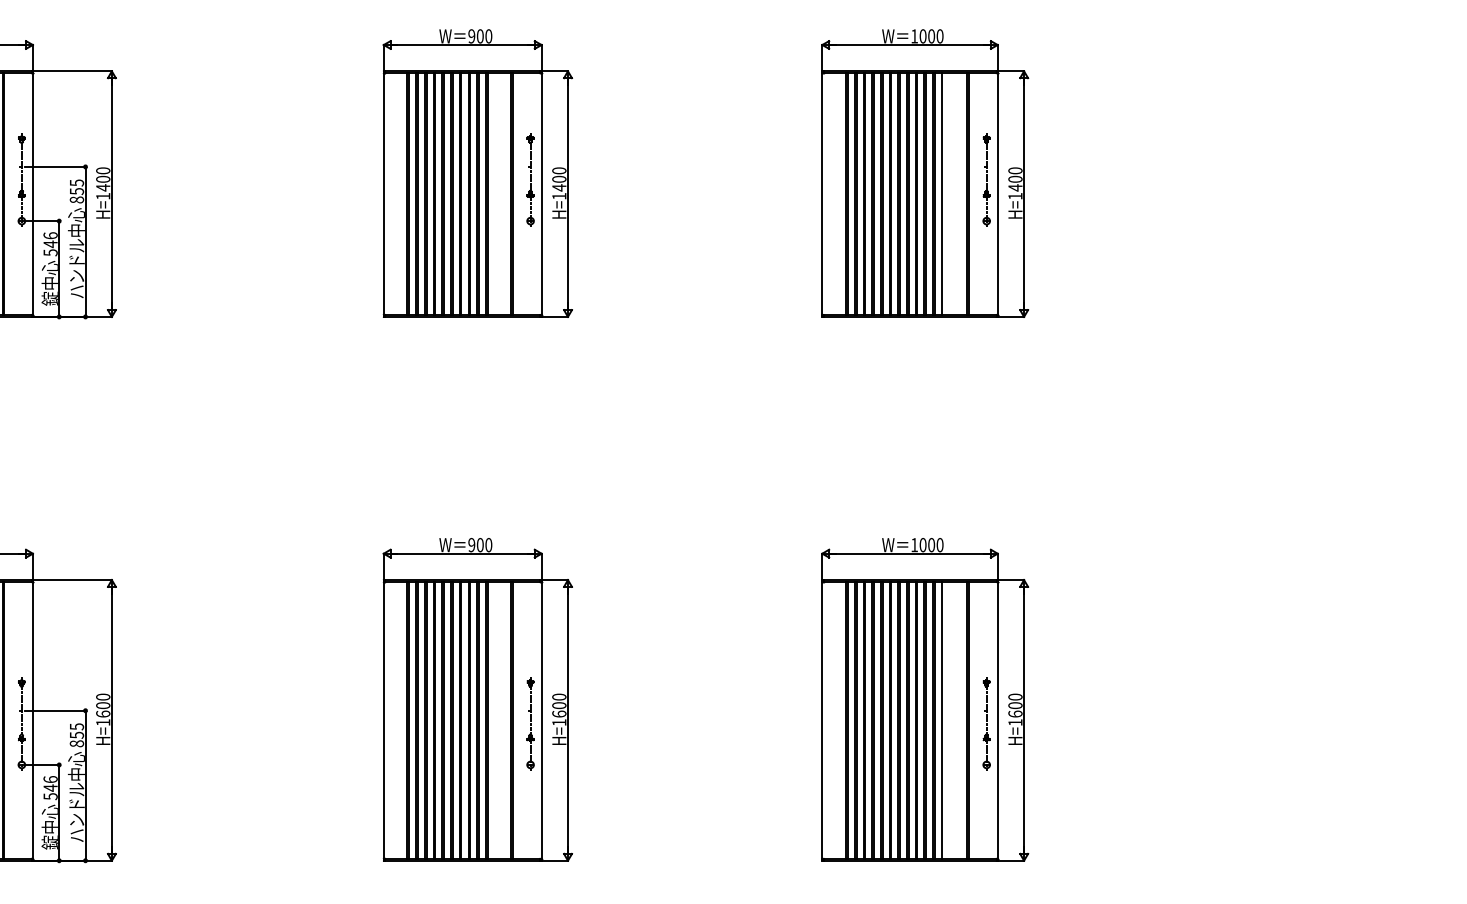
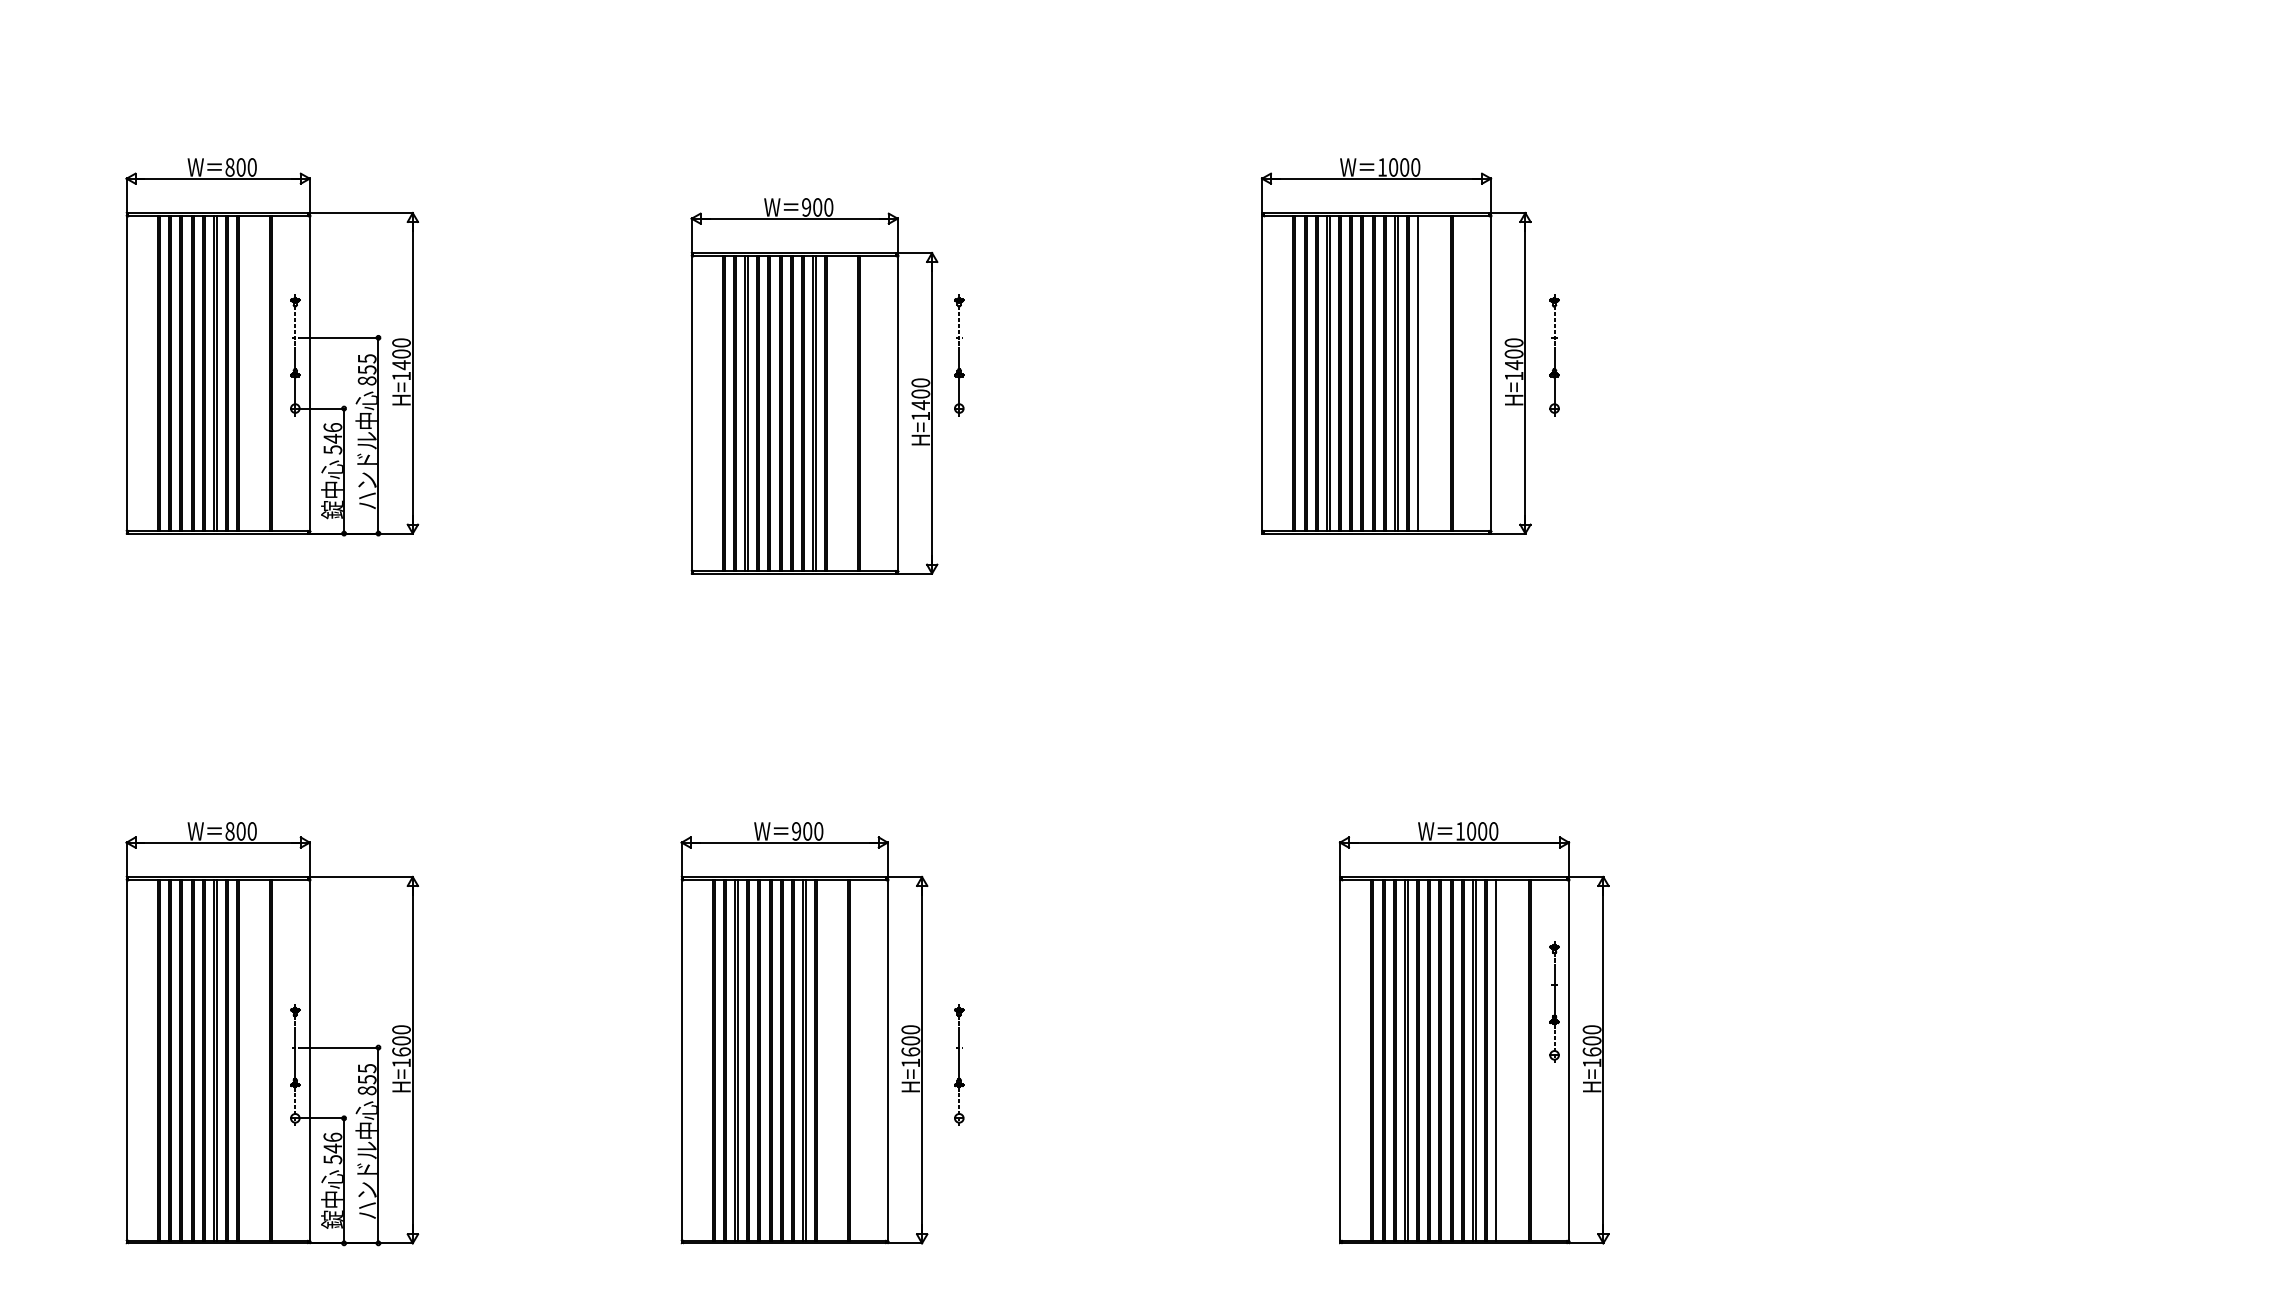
part: (477, 173) -> (814, 386), moved
part: (925, 173) -> (1396, 346), moved
part: (477, 699) -> (804, 1033), moved
part: (986, 723) -> (1554, 1001), moved

